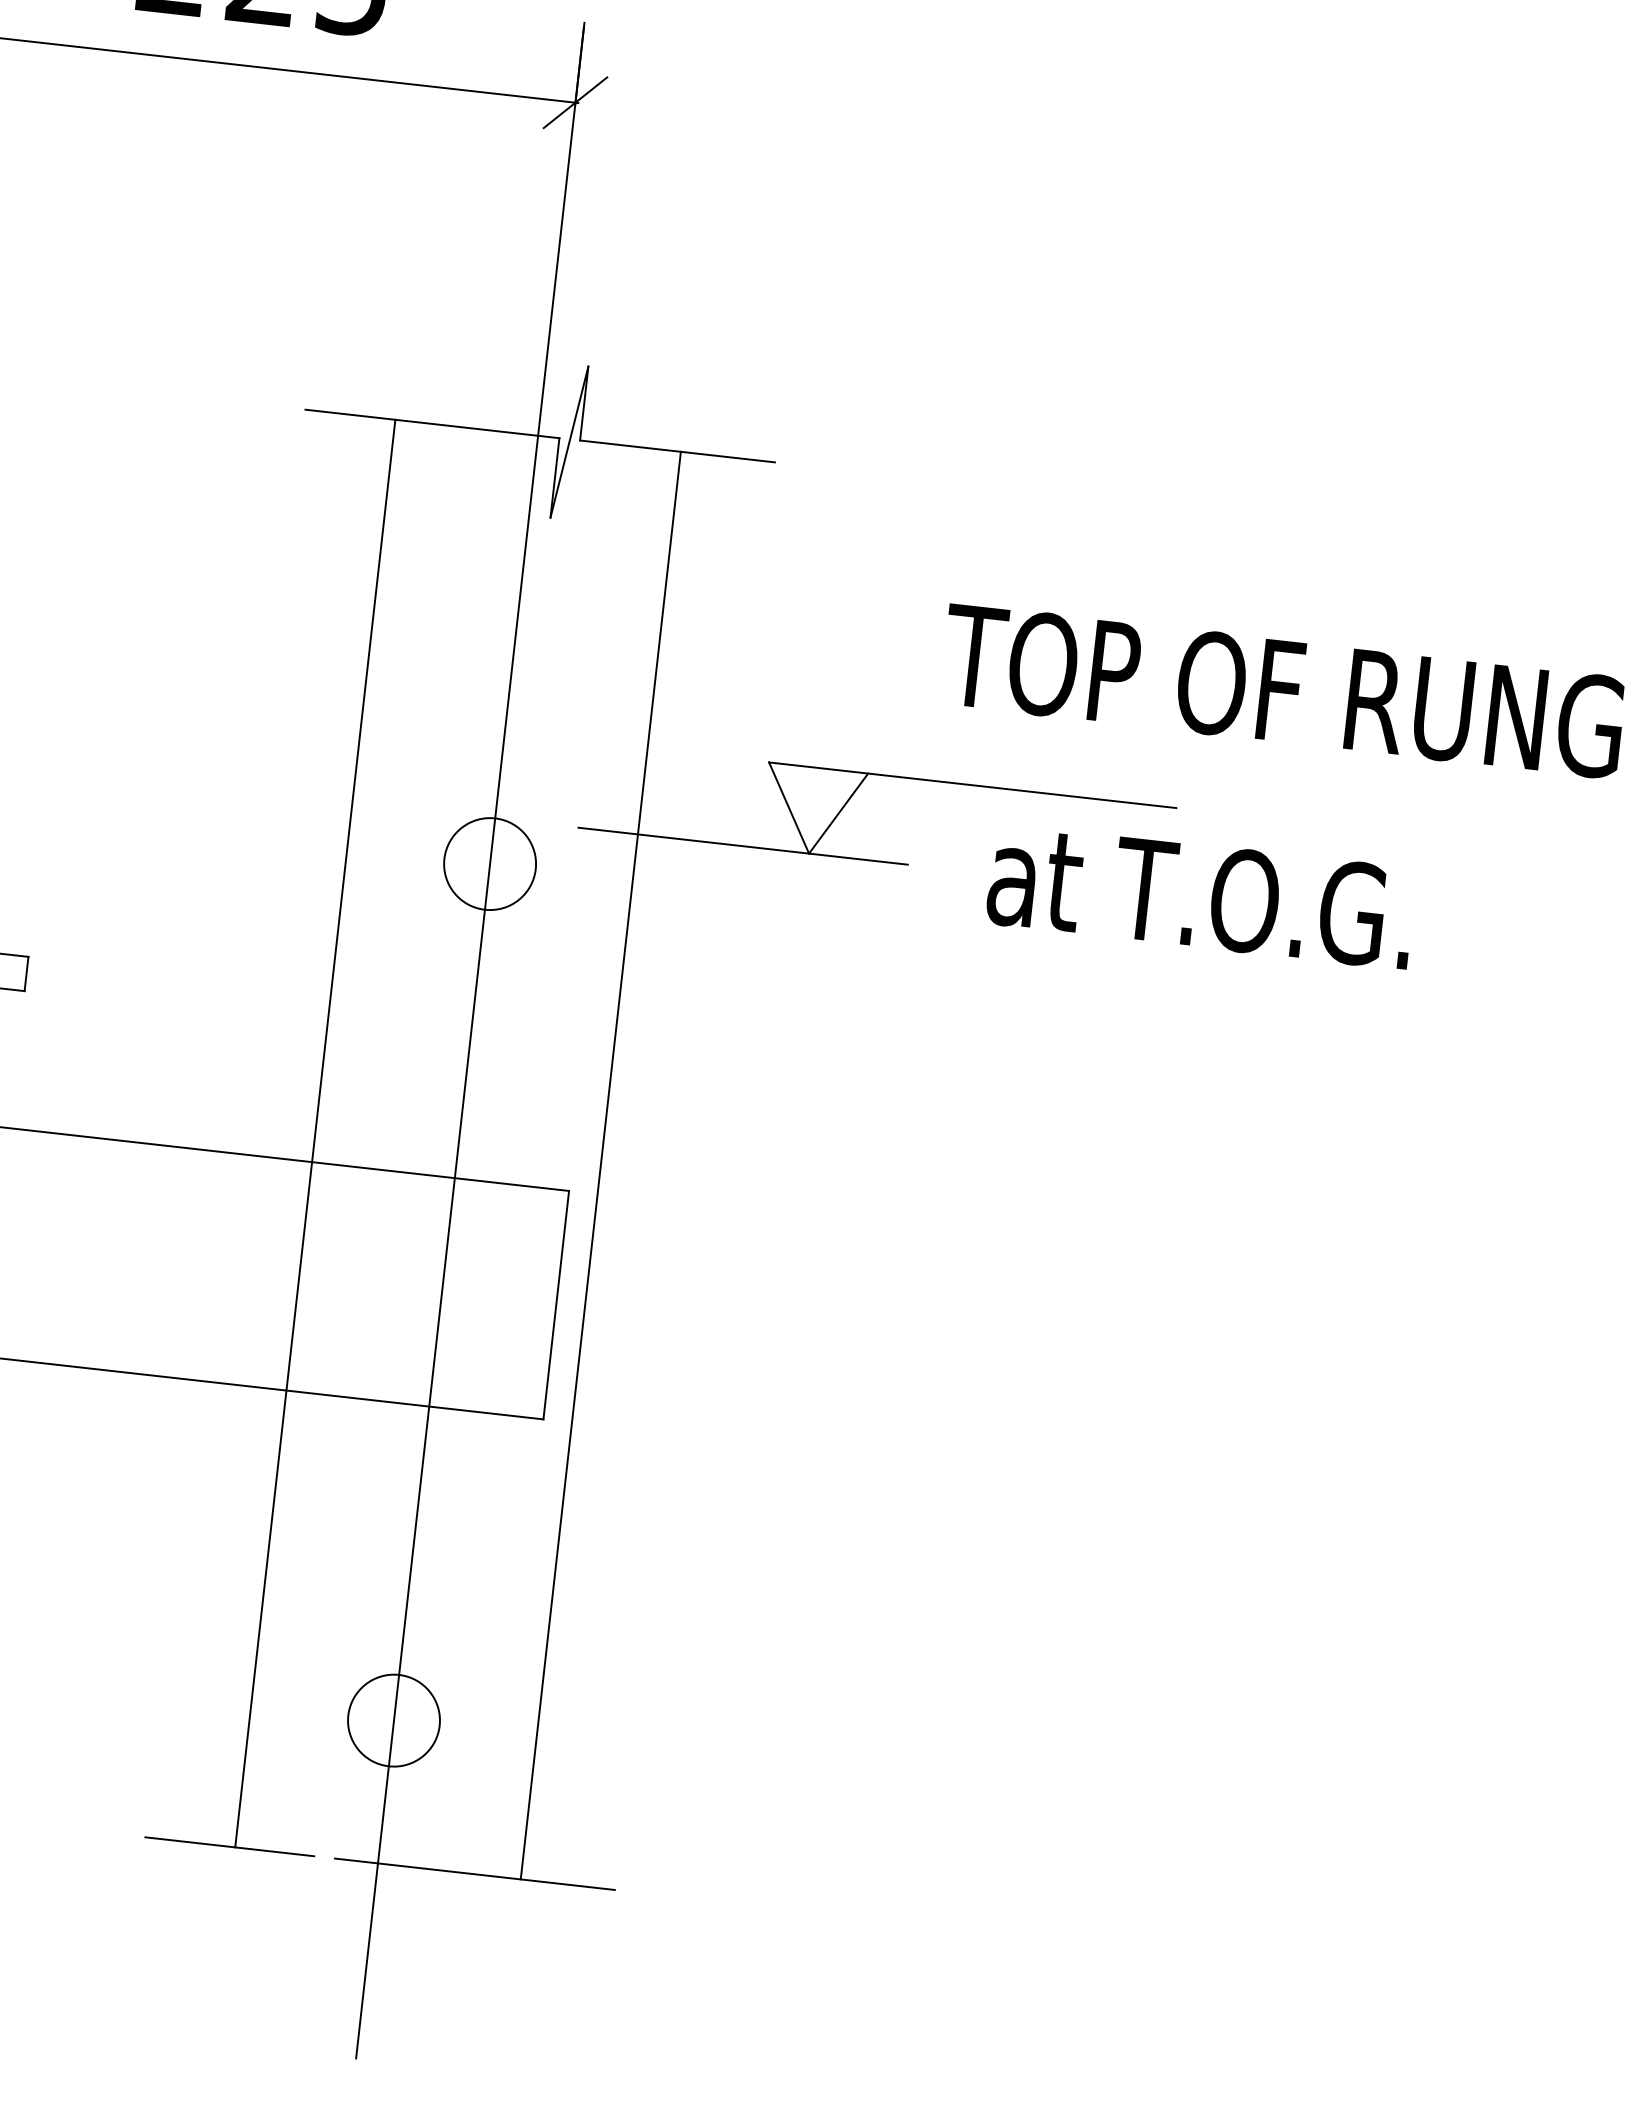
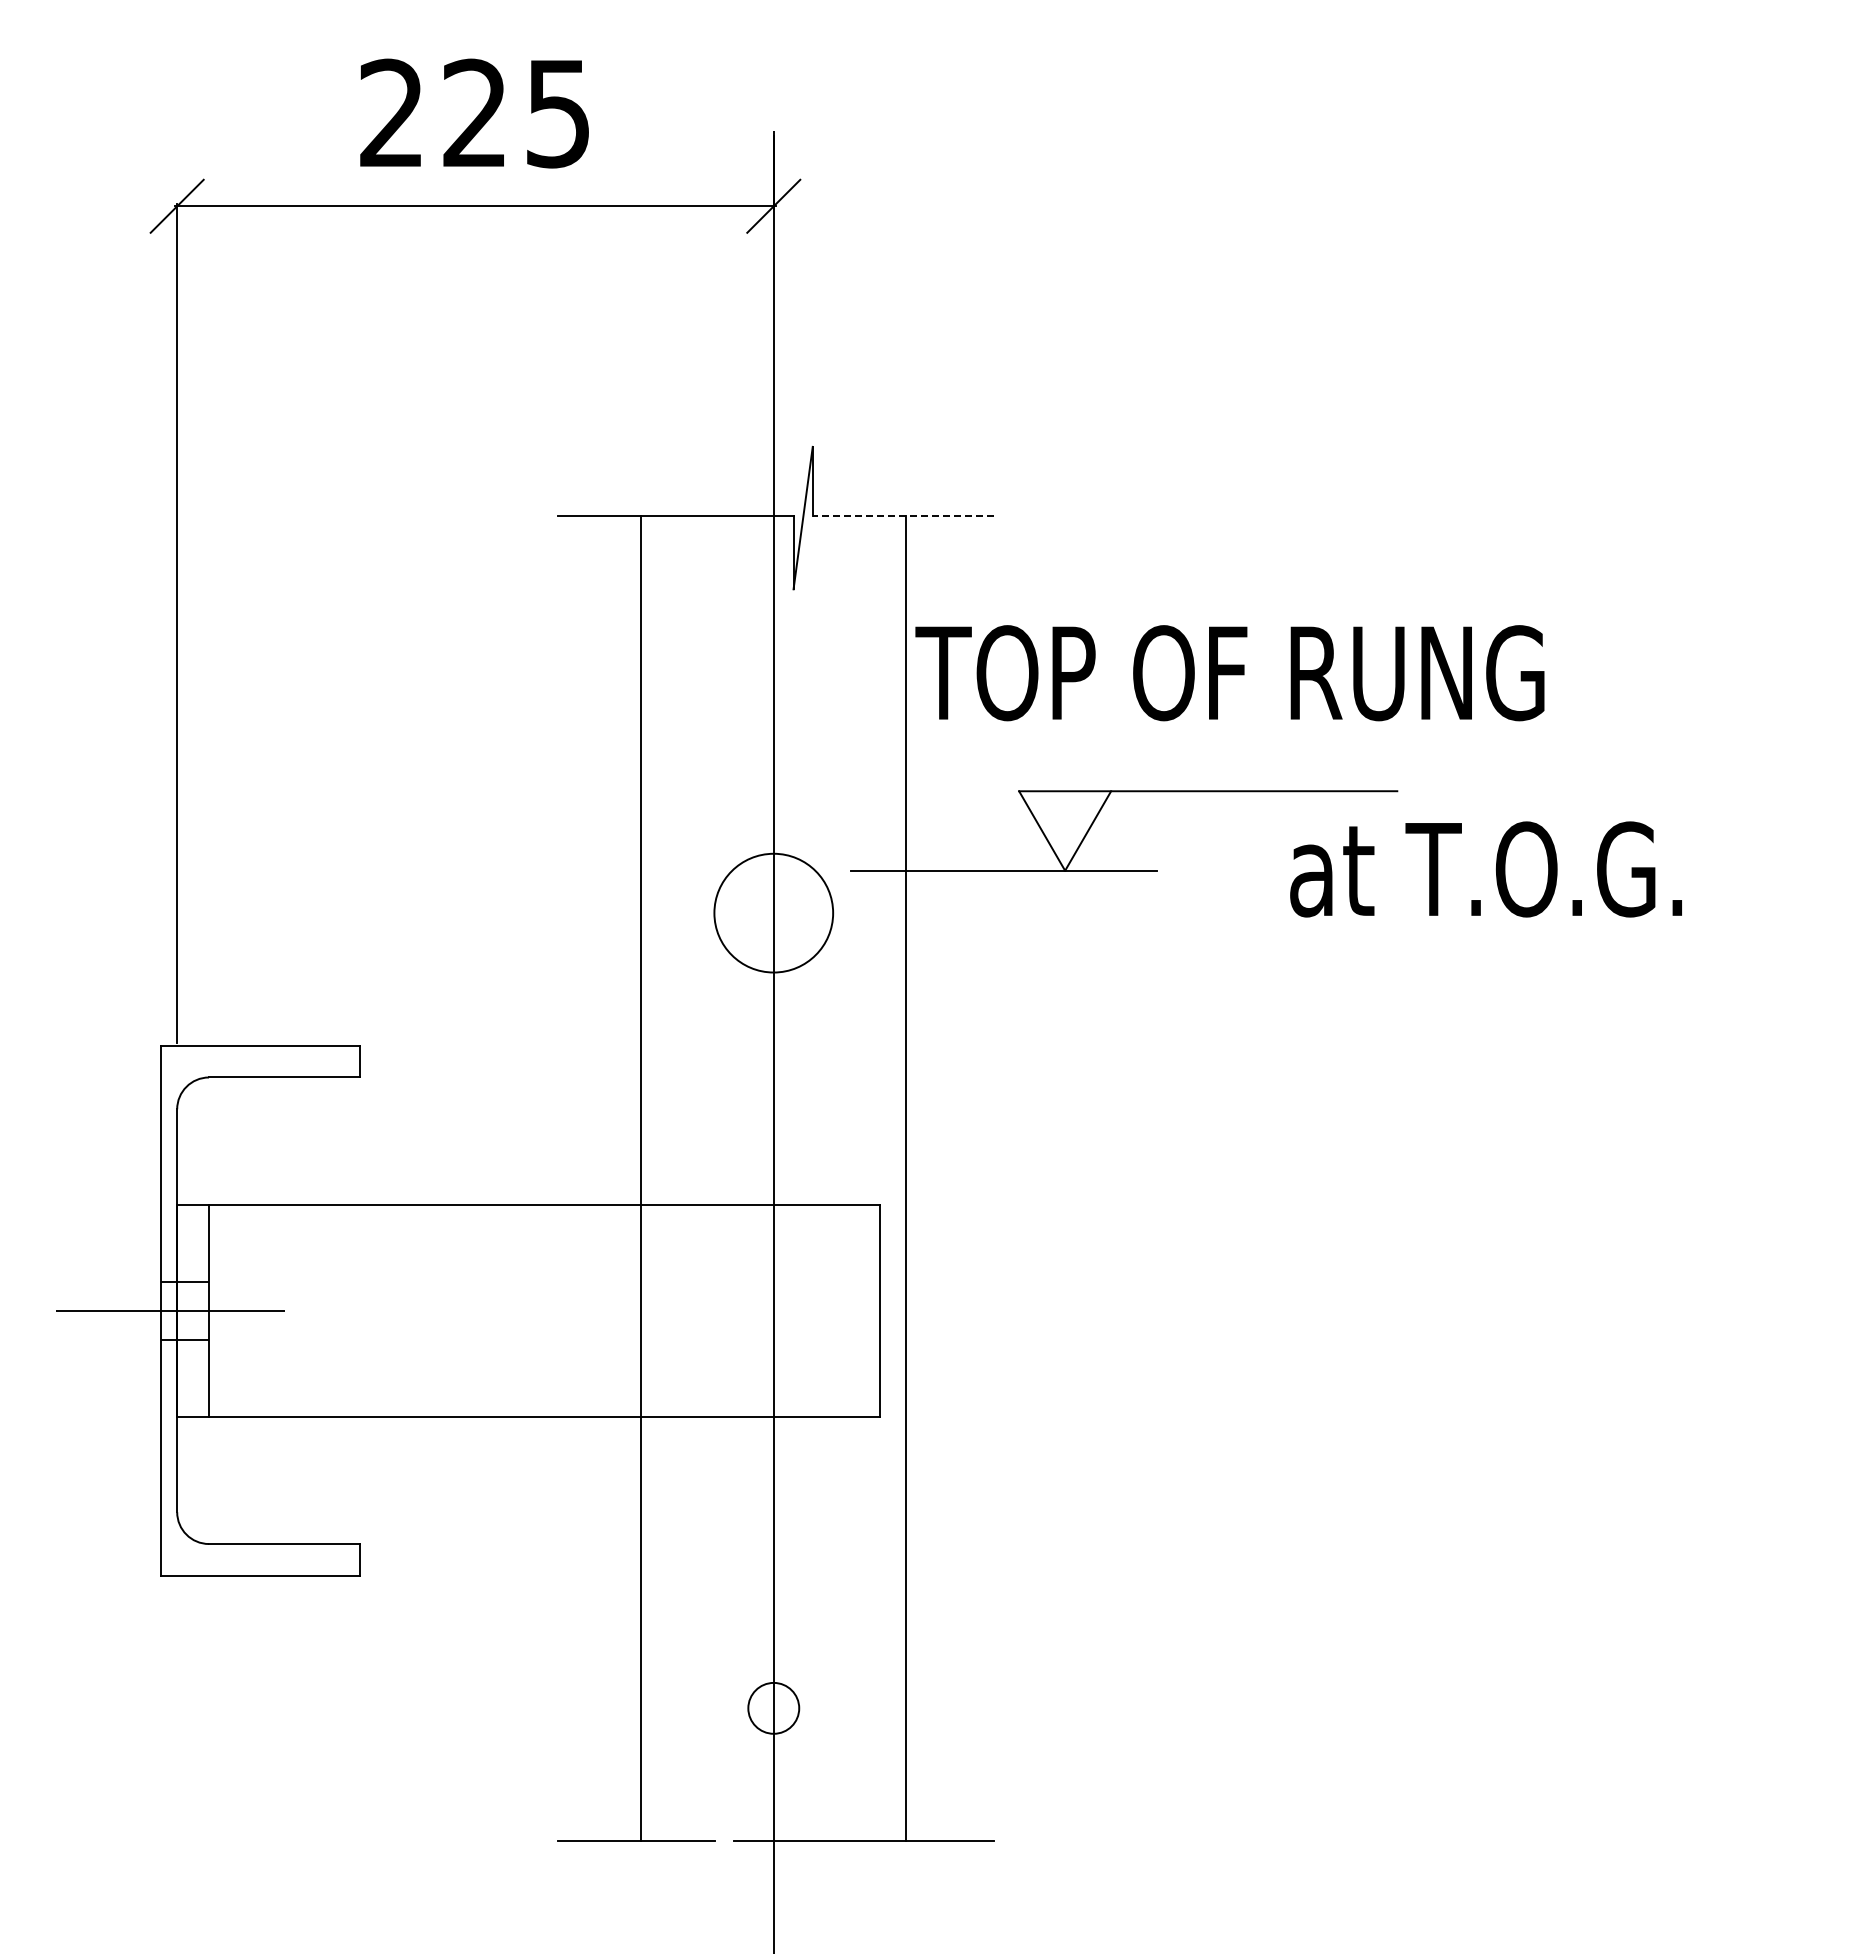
line: (676, 451) -> (902, 515), solid -> dashed
text: (1282, 691) -> (1229, 673), moved
circle: (489, 863) -> (773, 912), size x1.4
text: (1200, 896) -> (1485, 869), moved
circle: (393, 1719) -> (773, 1707), size x0.6

